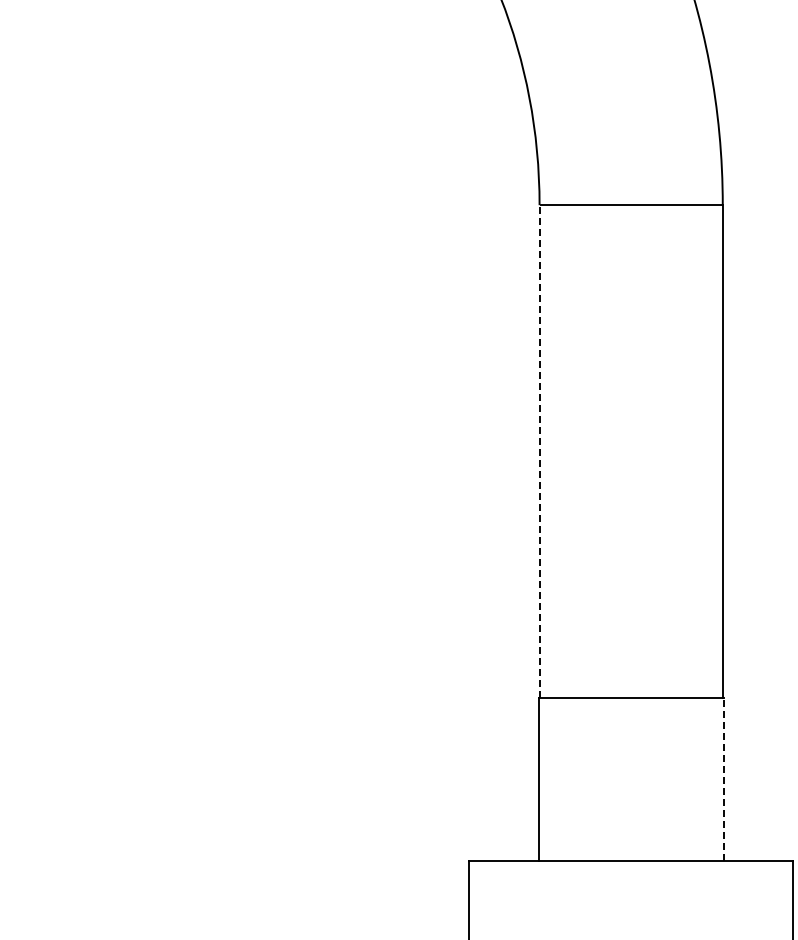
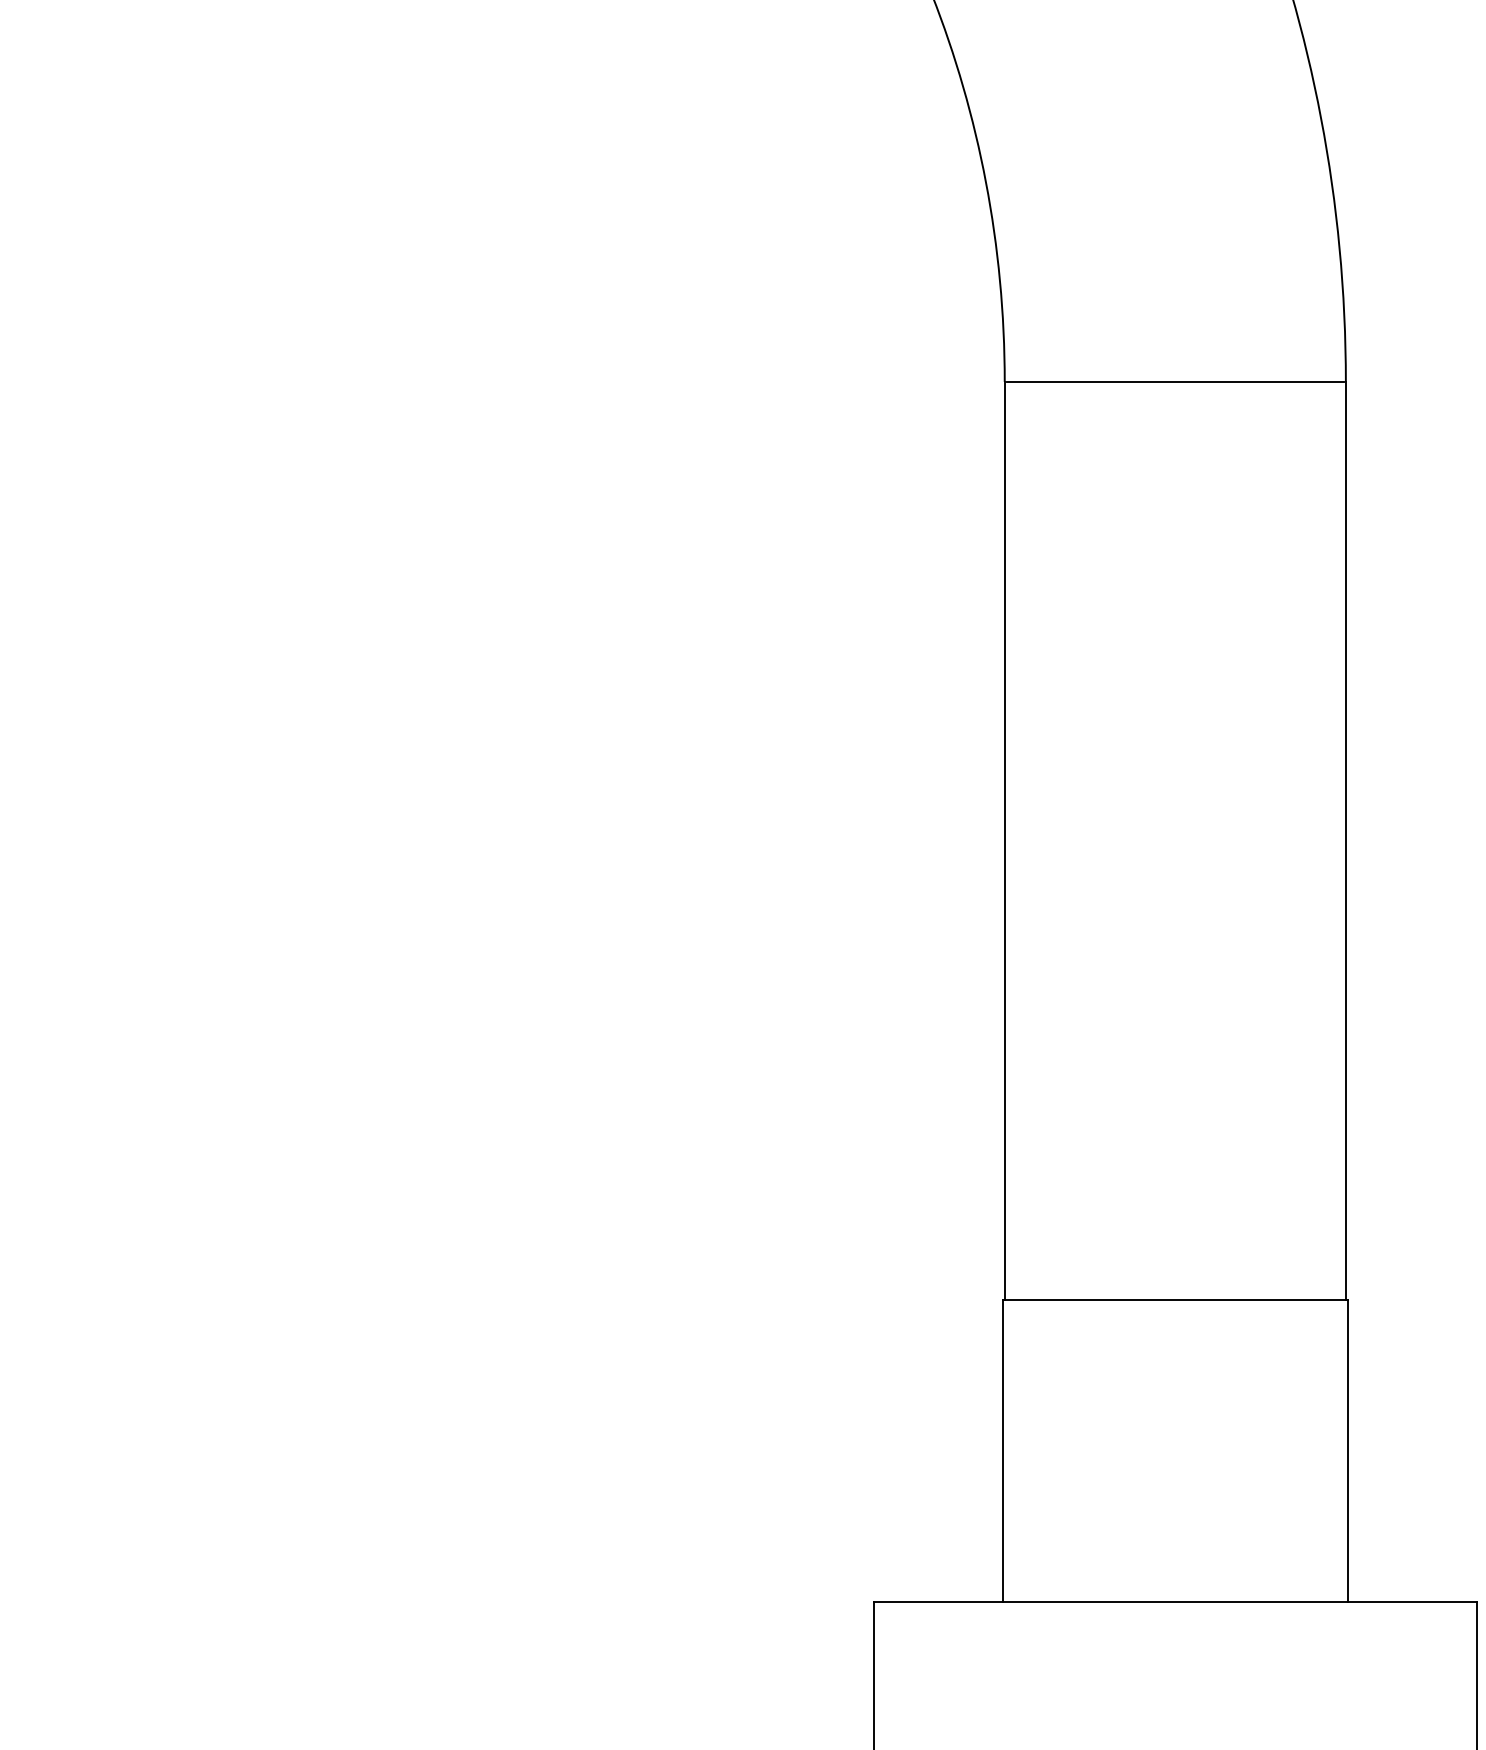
line: (539, 451) -> (1004, 840), dashed -> solid
line: (723, 778) -> (1347, 1449), dashed -> solid

